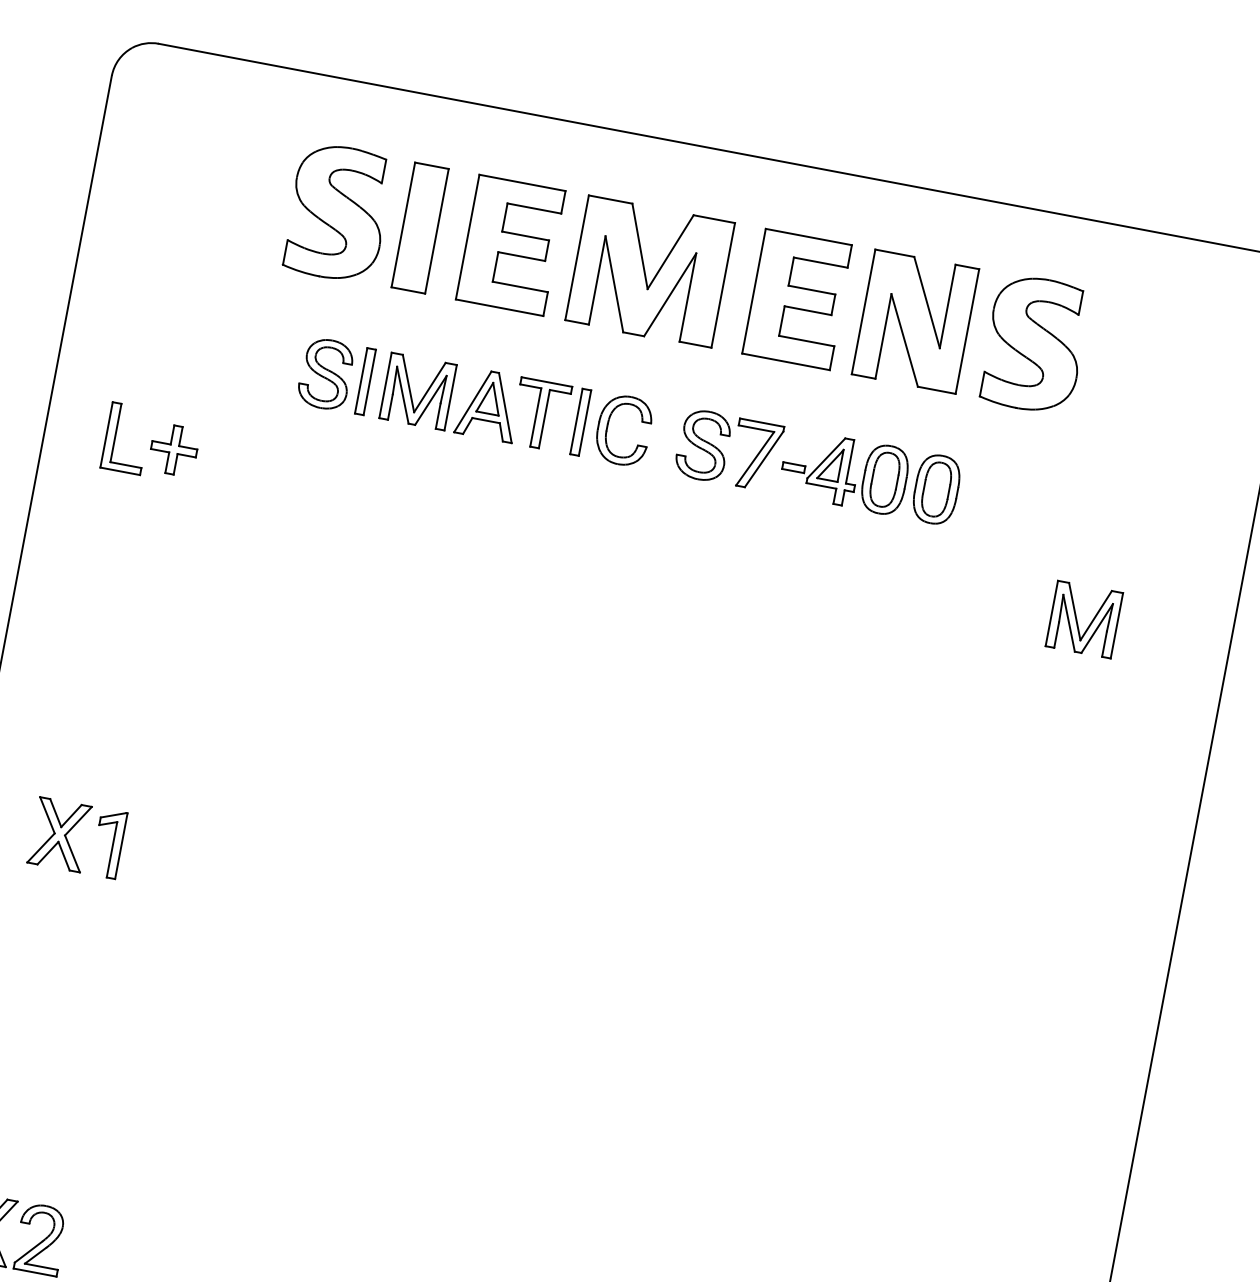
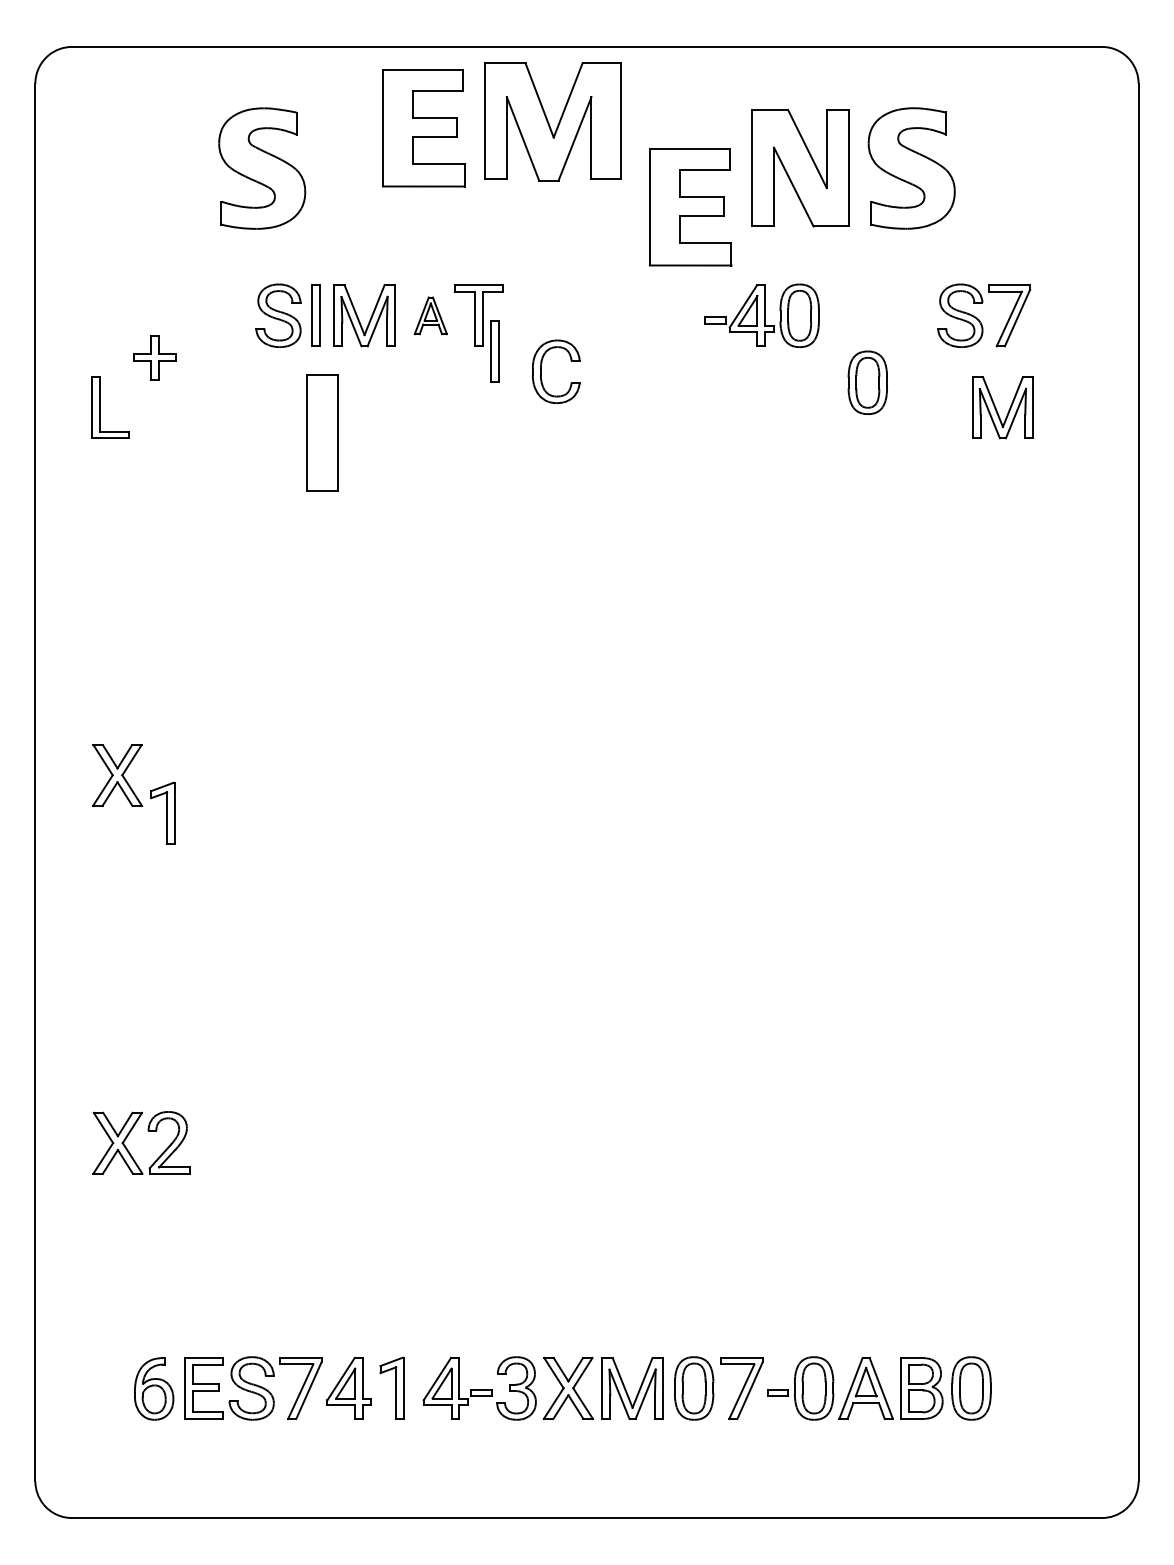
part: (420, 227) -> (322, 432), moved
part: (511, 245) -> (423, 128), moved
part: (649, 271) -> (552, 121), moved
part: (797, 299) -> (690, 207), moved
part: (488, 404) -> (430, 315), size x0.6
part: (580, 421) -> (494, 351), moved
part: (607, 427) -> (541, 371), moved
part: (173, 449) -> (154, 357), moved
part: (723, 453) -> (979, 319), moved
part: (936, 489) -> (867, 382), moved
part: (108, 842) -> (162, 812), moved

